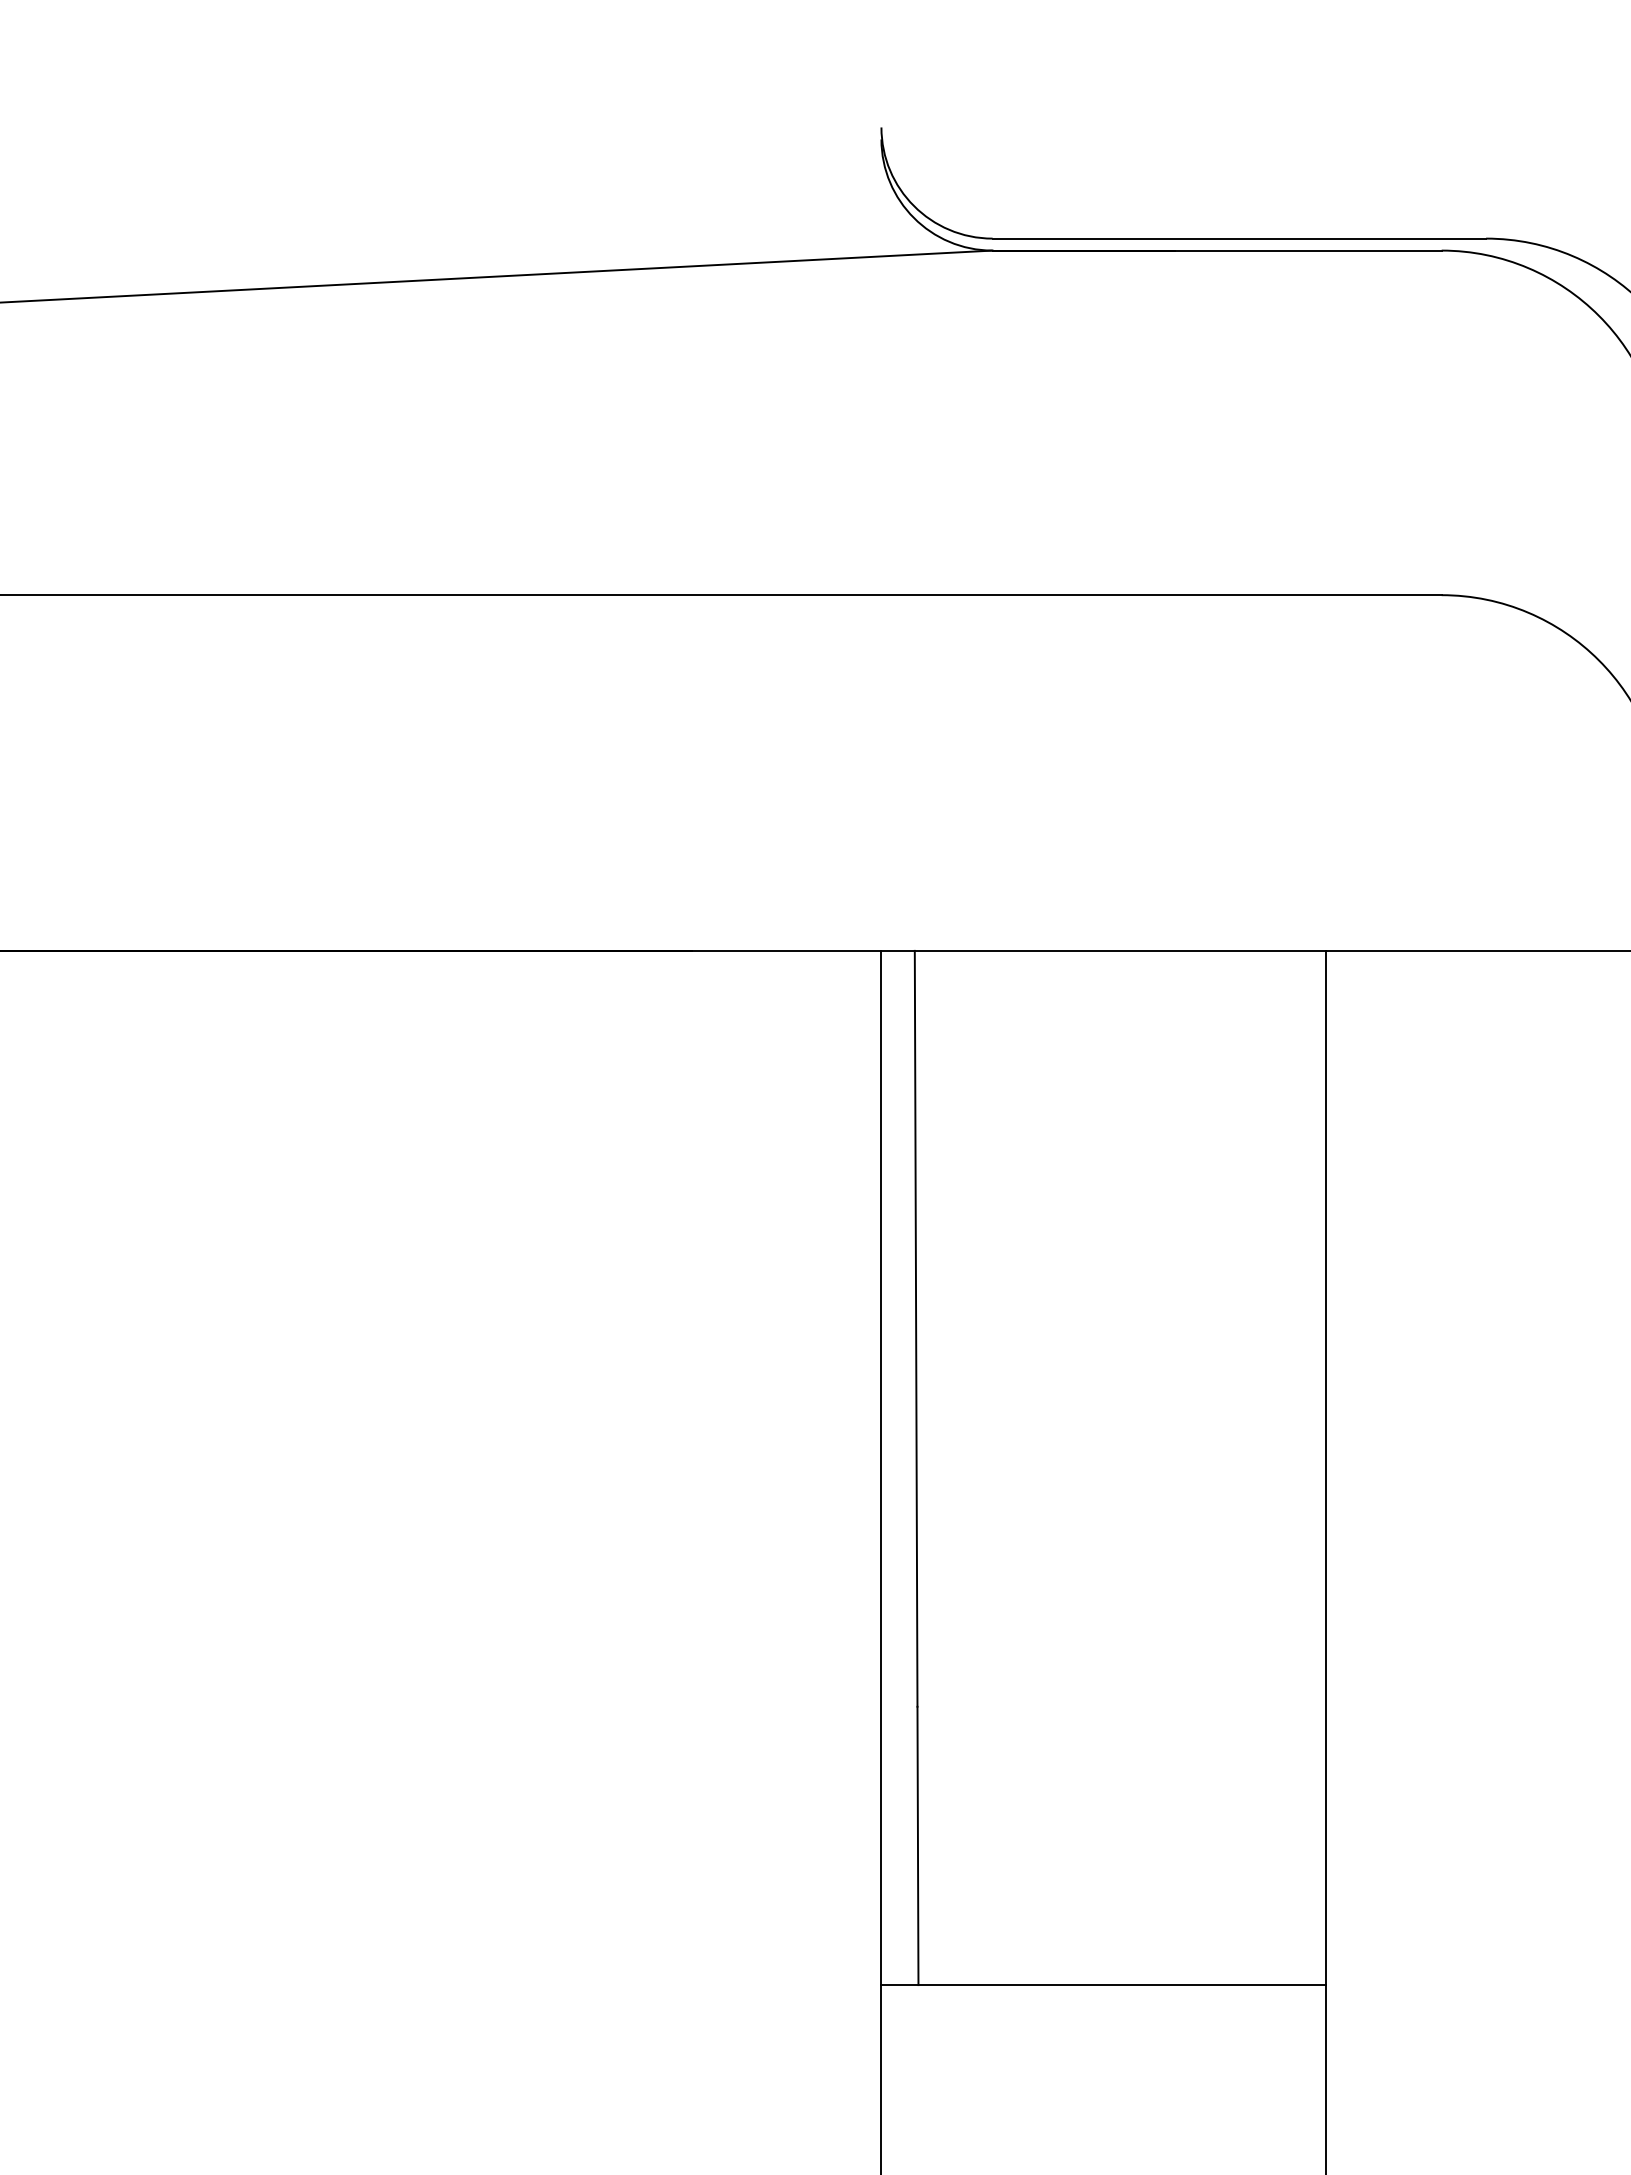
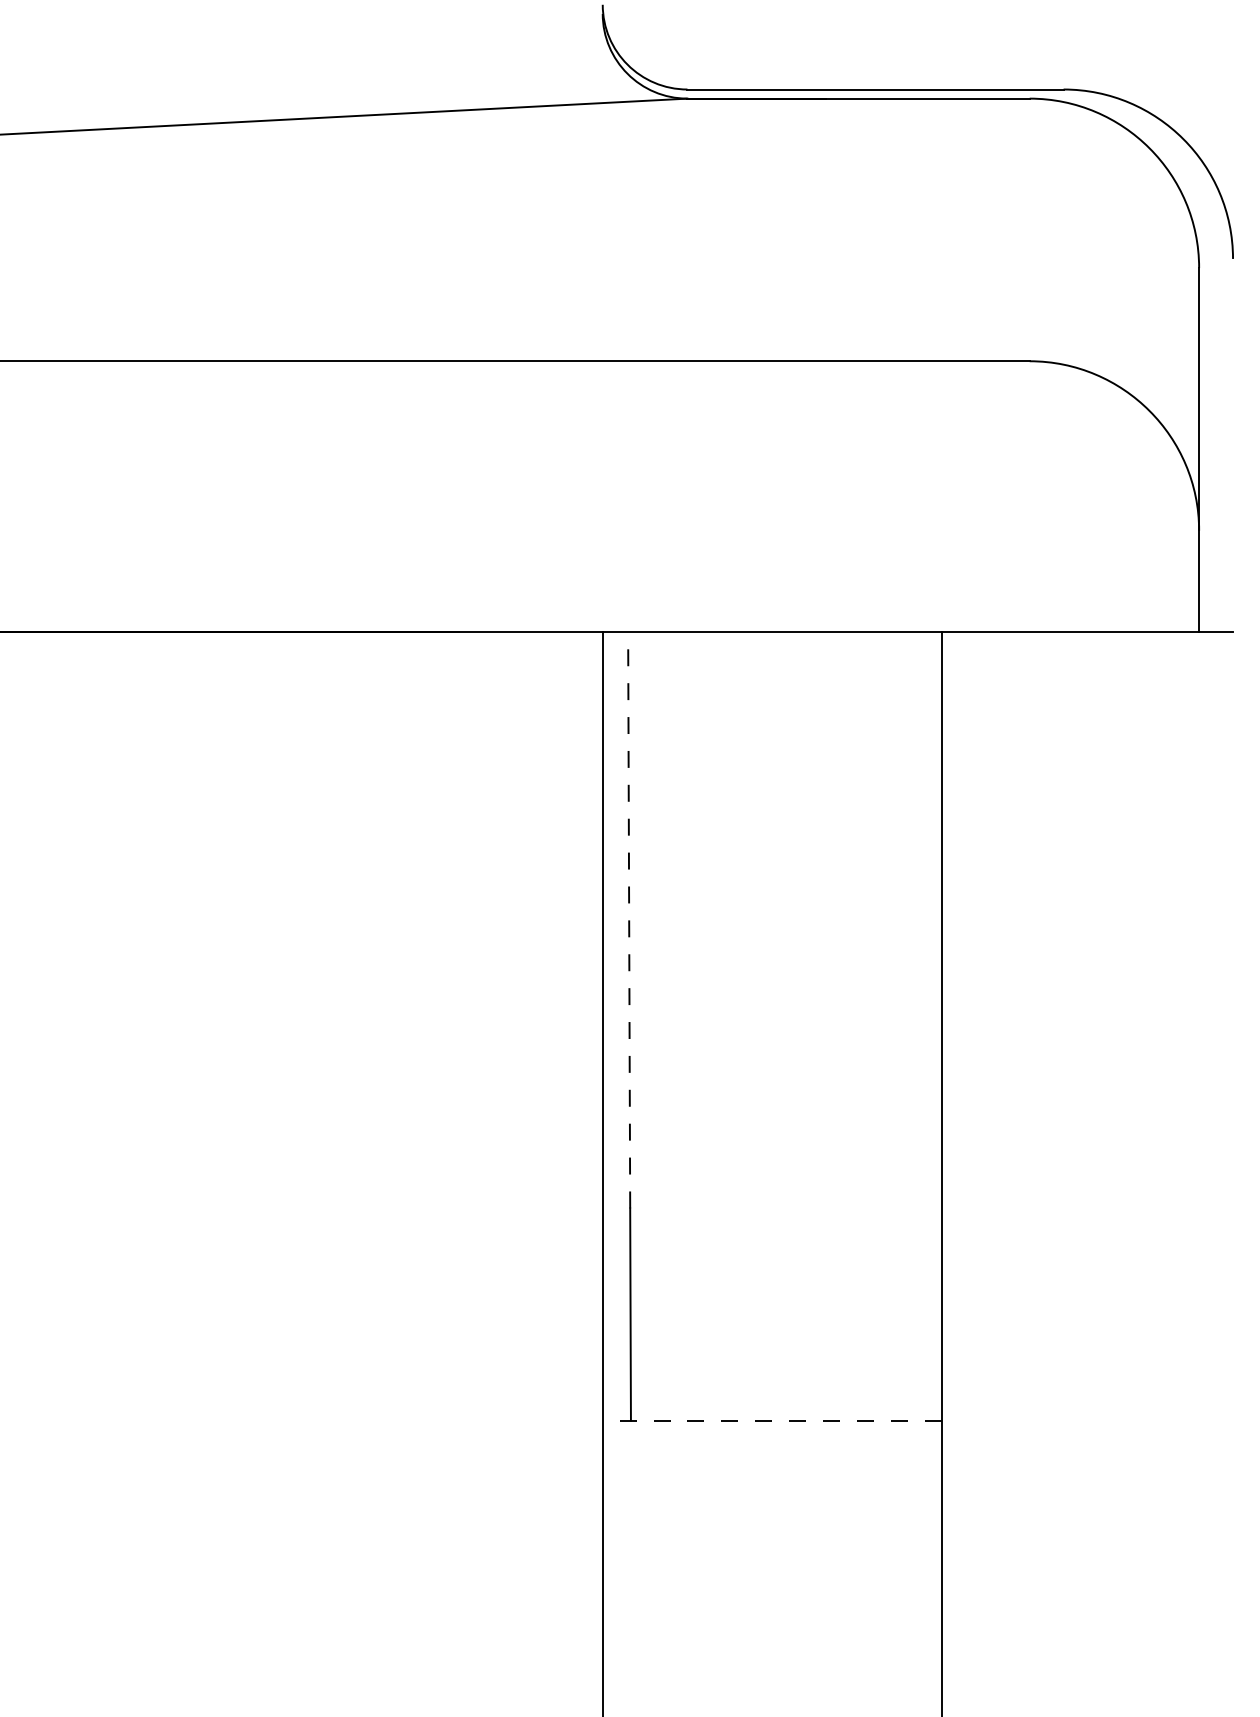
line: (916, 1327) -> (629, 919), solid -> dashed
line: (1102, 1985) -> (771, 1420), solid -> dashed

